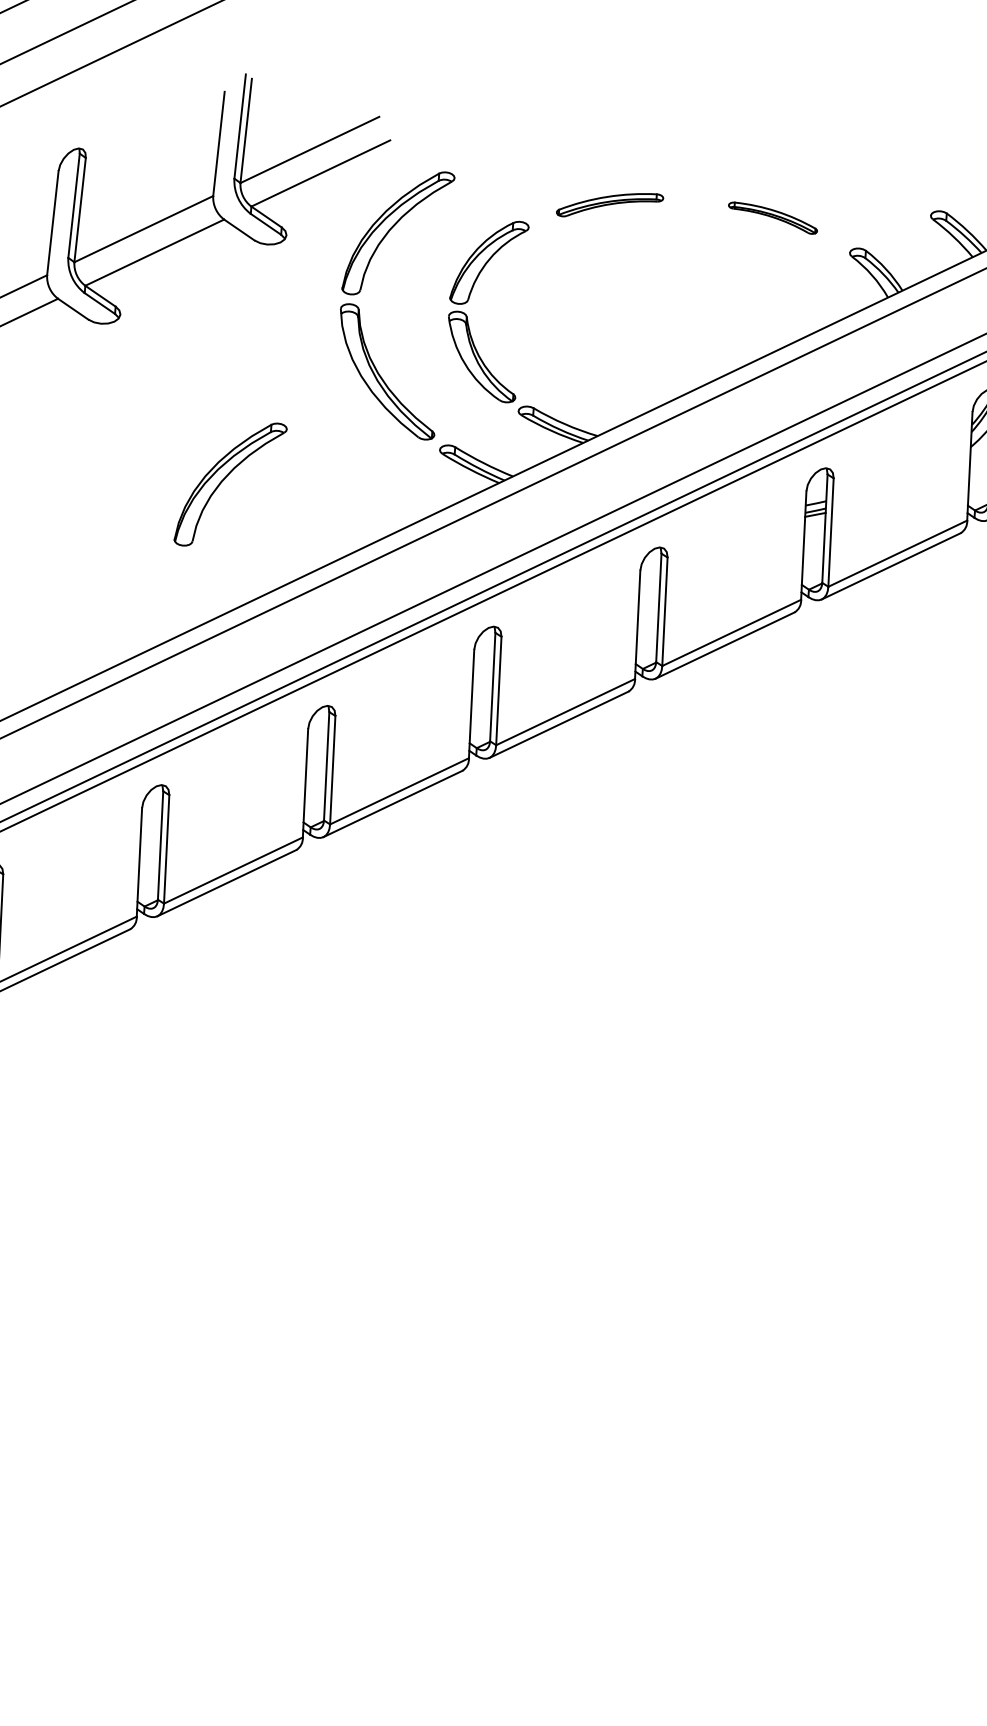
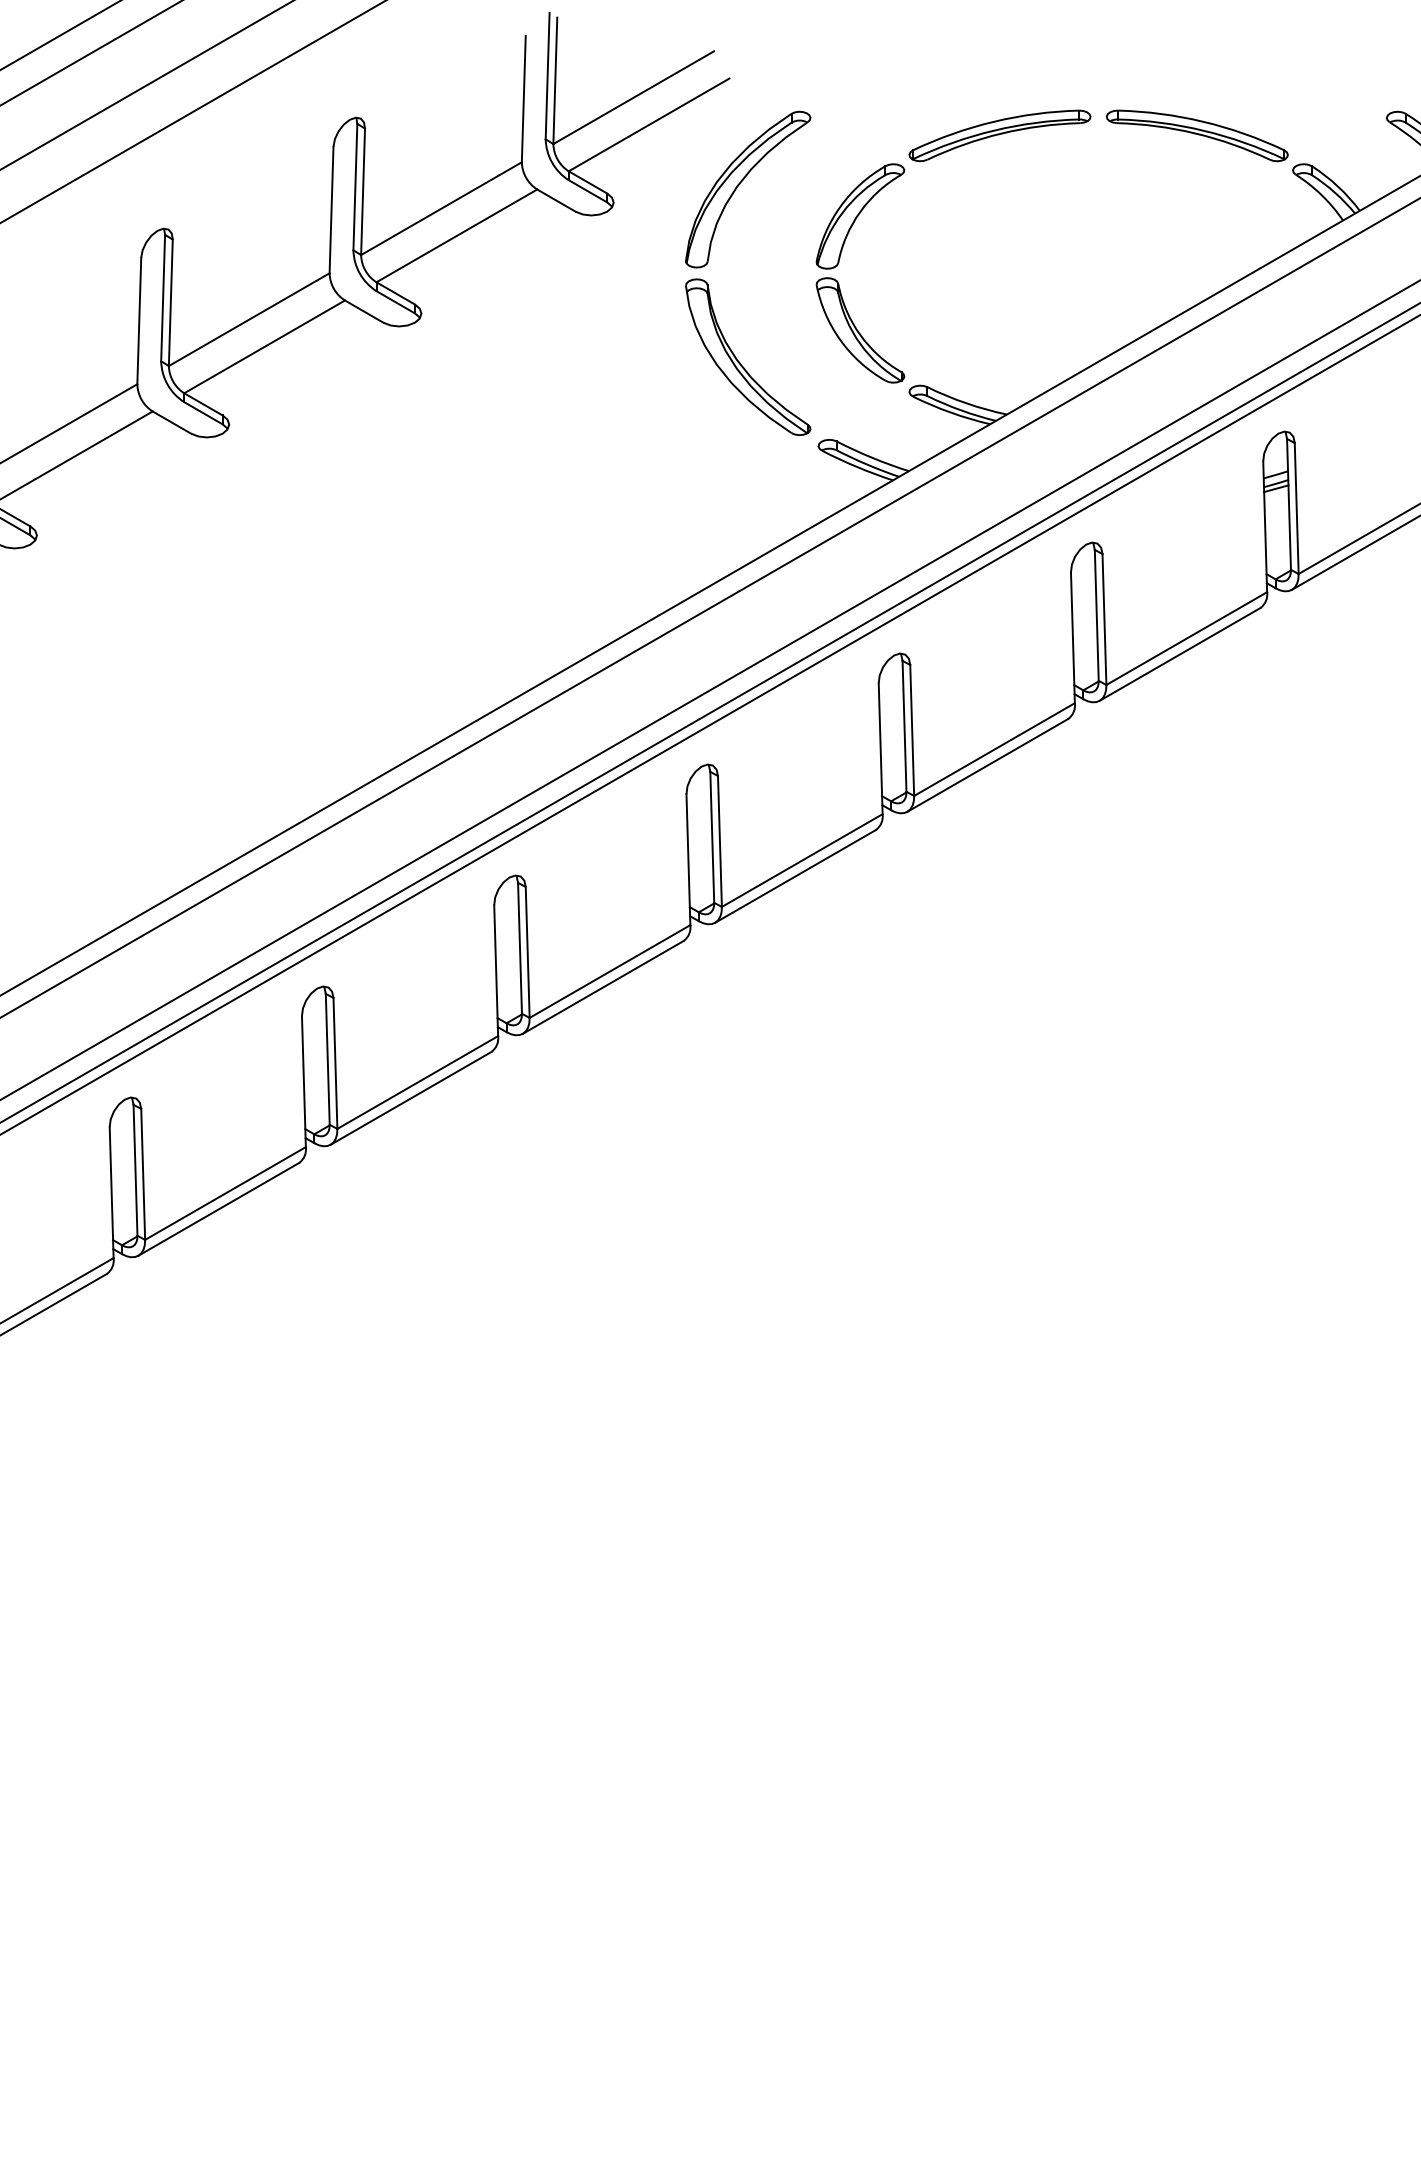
part: (609, 205) -> (999, 135), size x1.43
part: (772, 217) -> (1196, 135), size x1.67
part: (224, 479) -> (562, 502), removed

